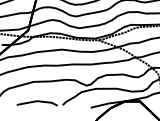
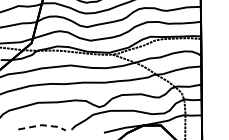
line: (37, 101) -> (42, 125), solid -> dashed

